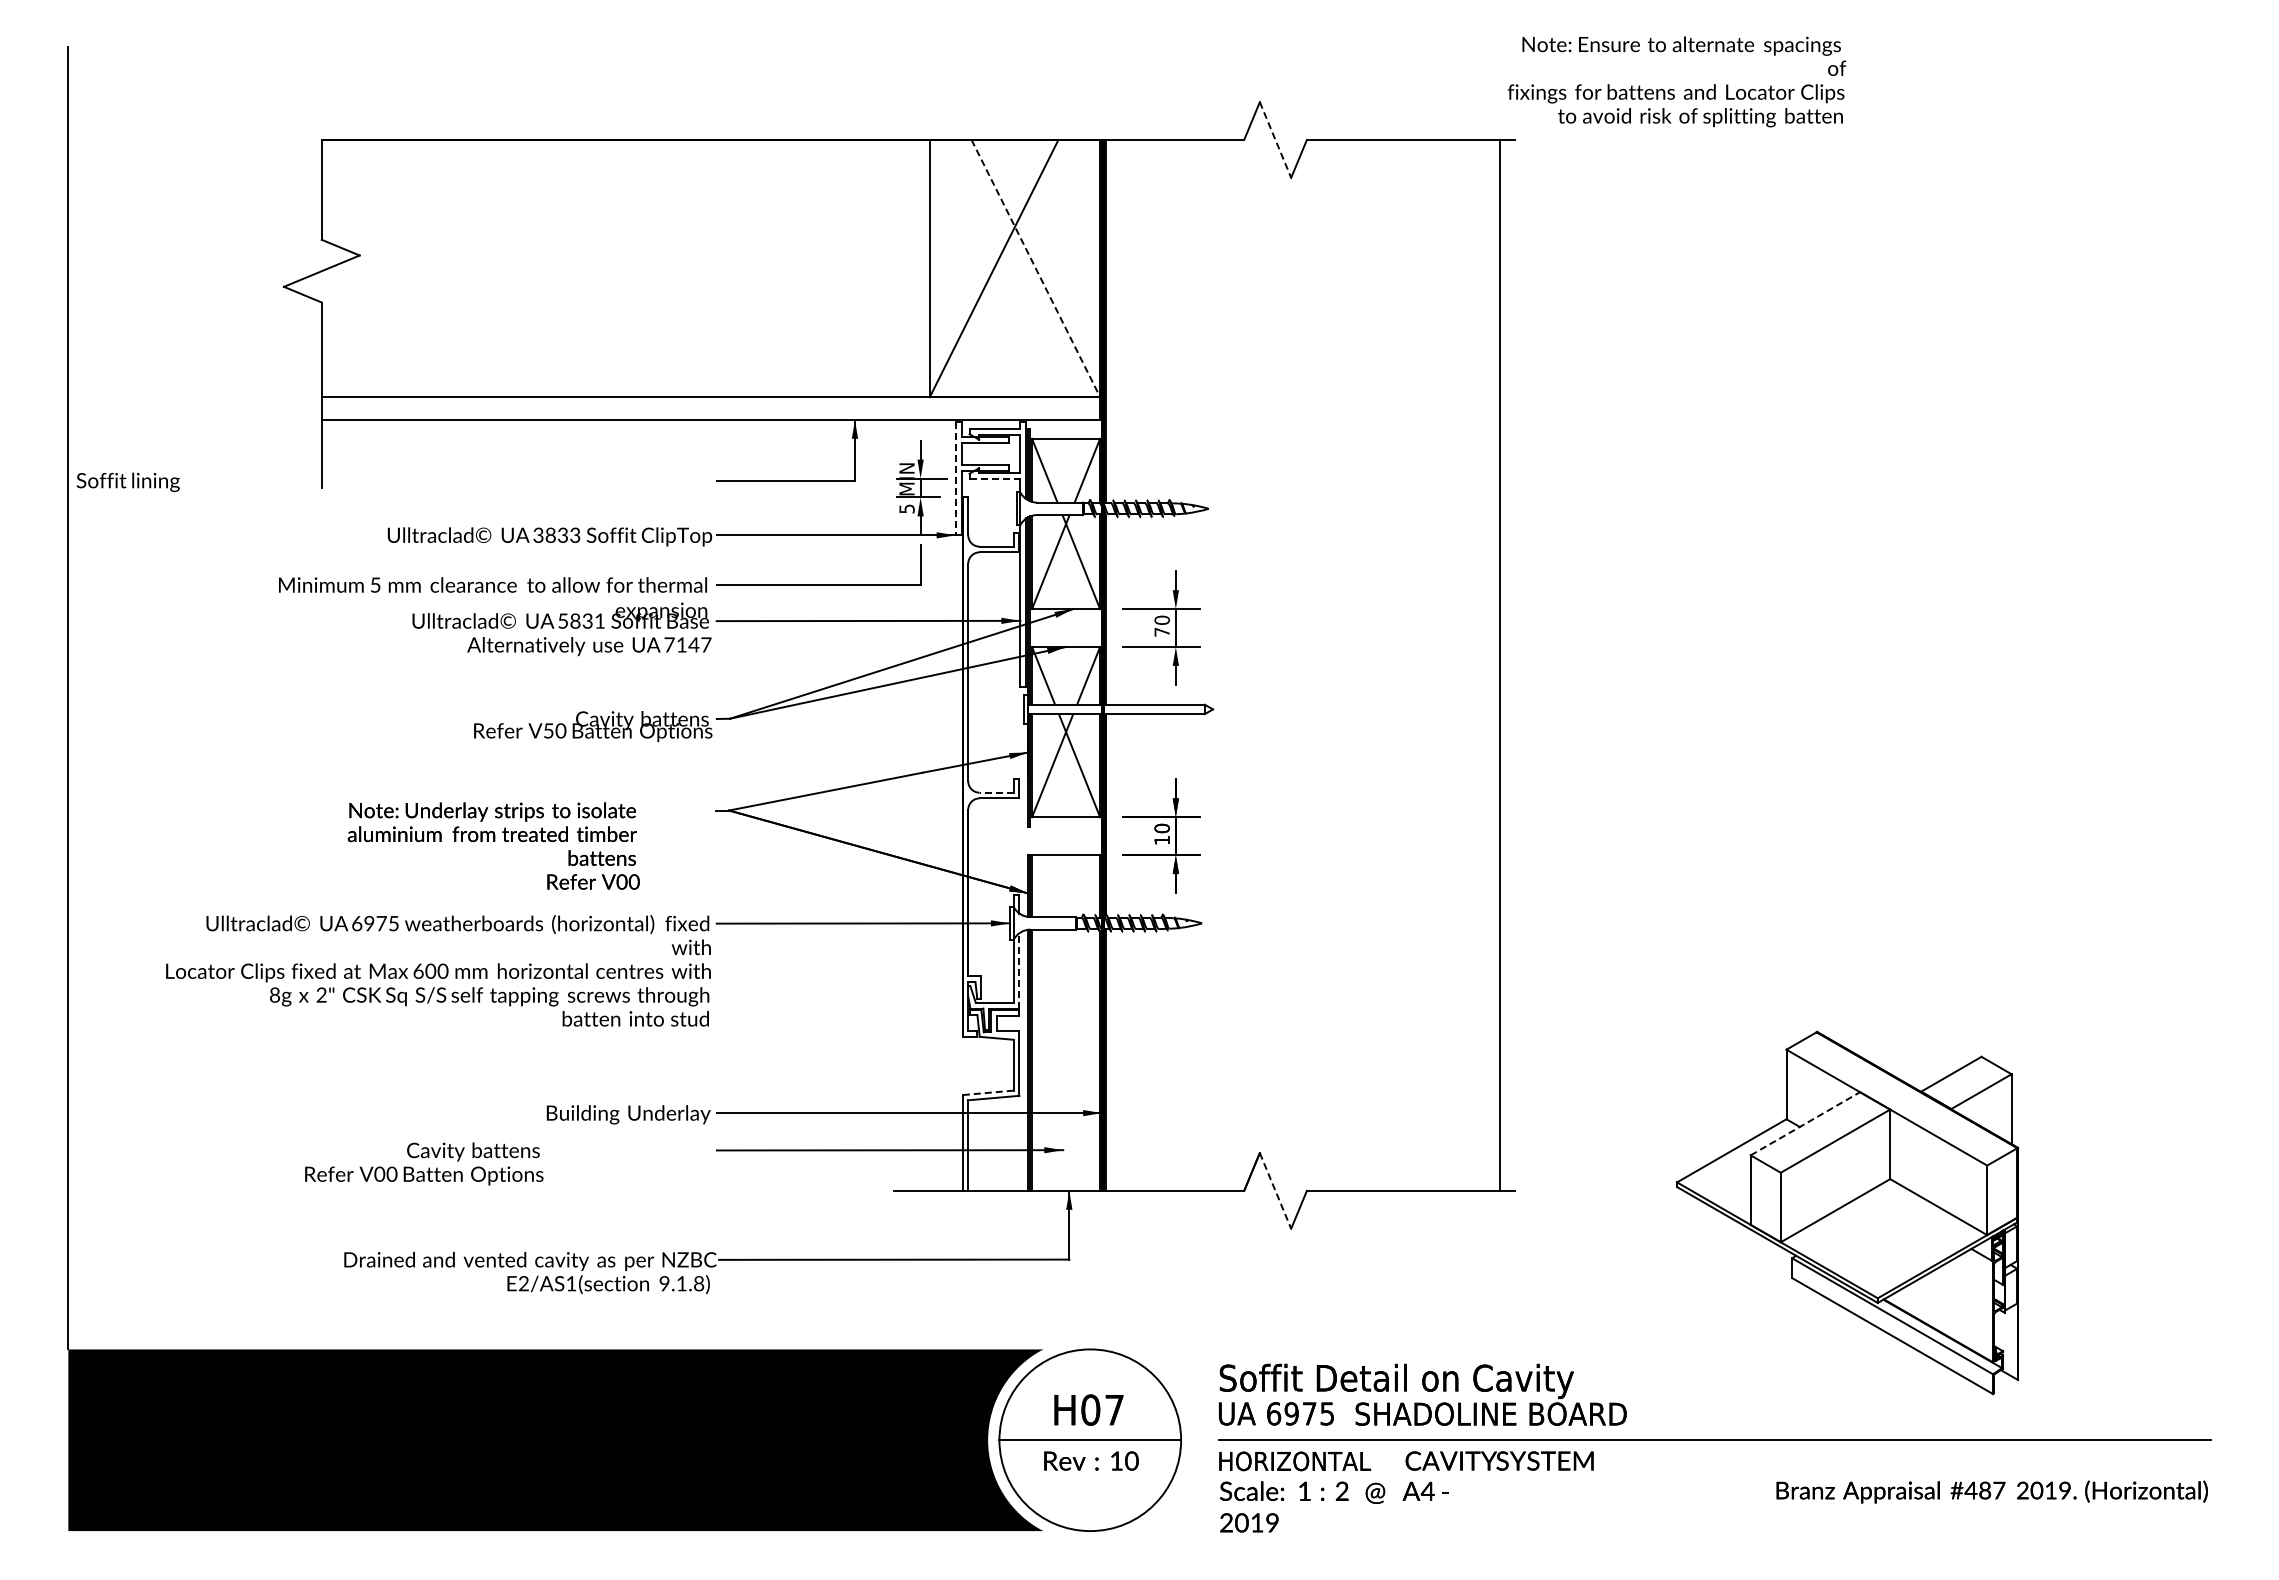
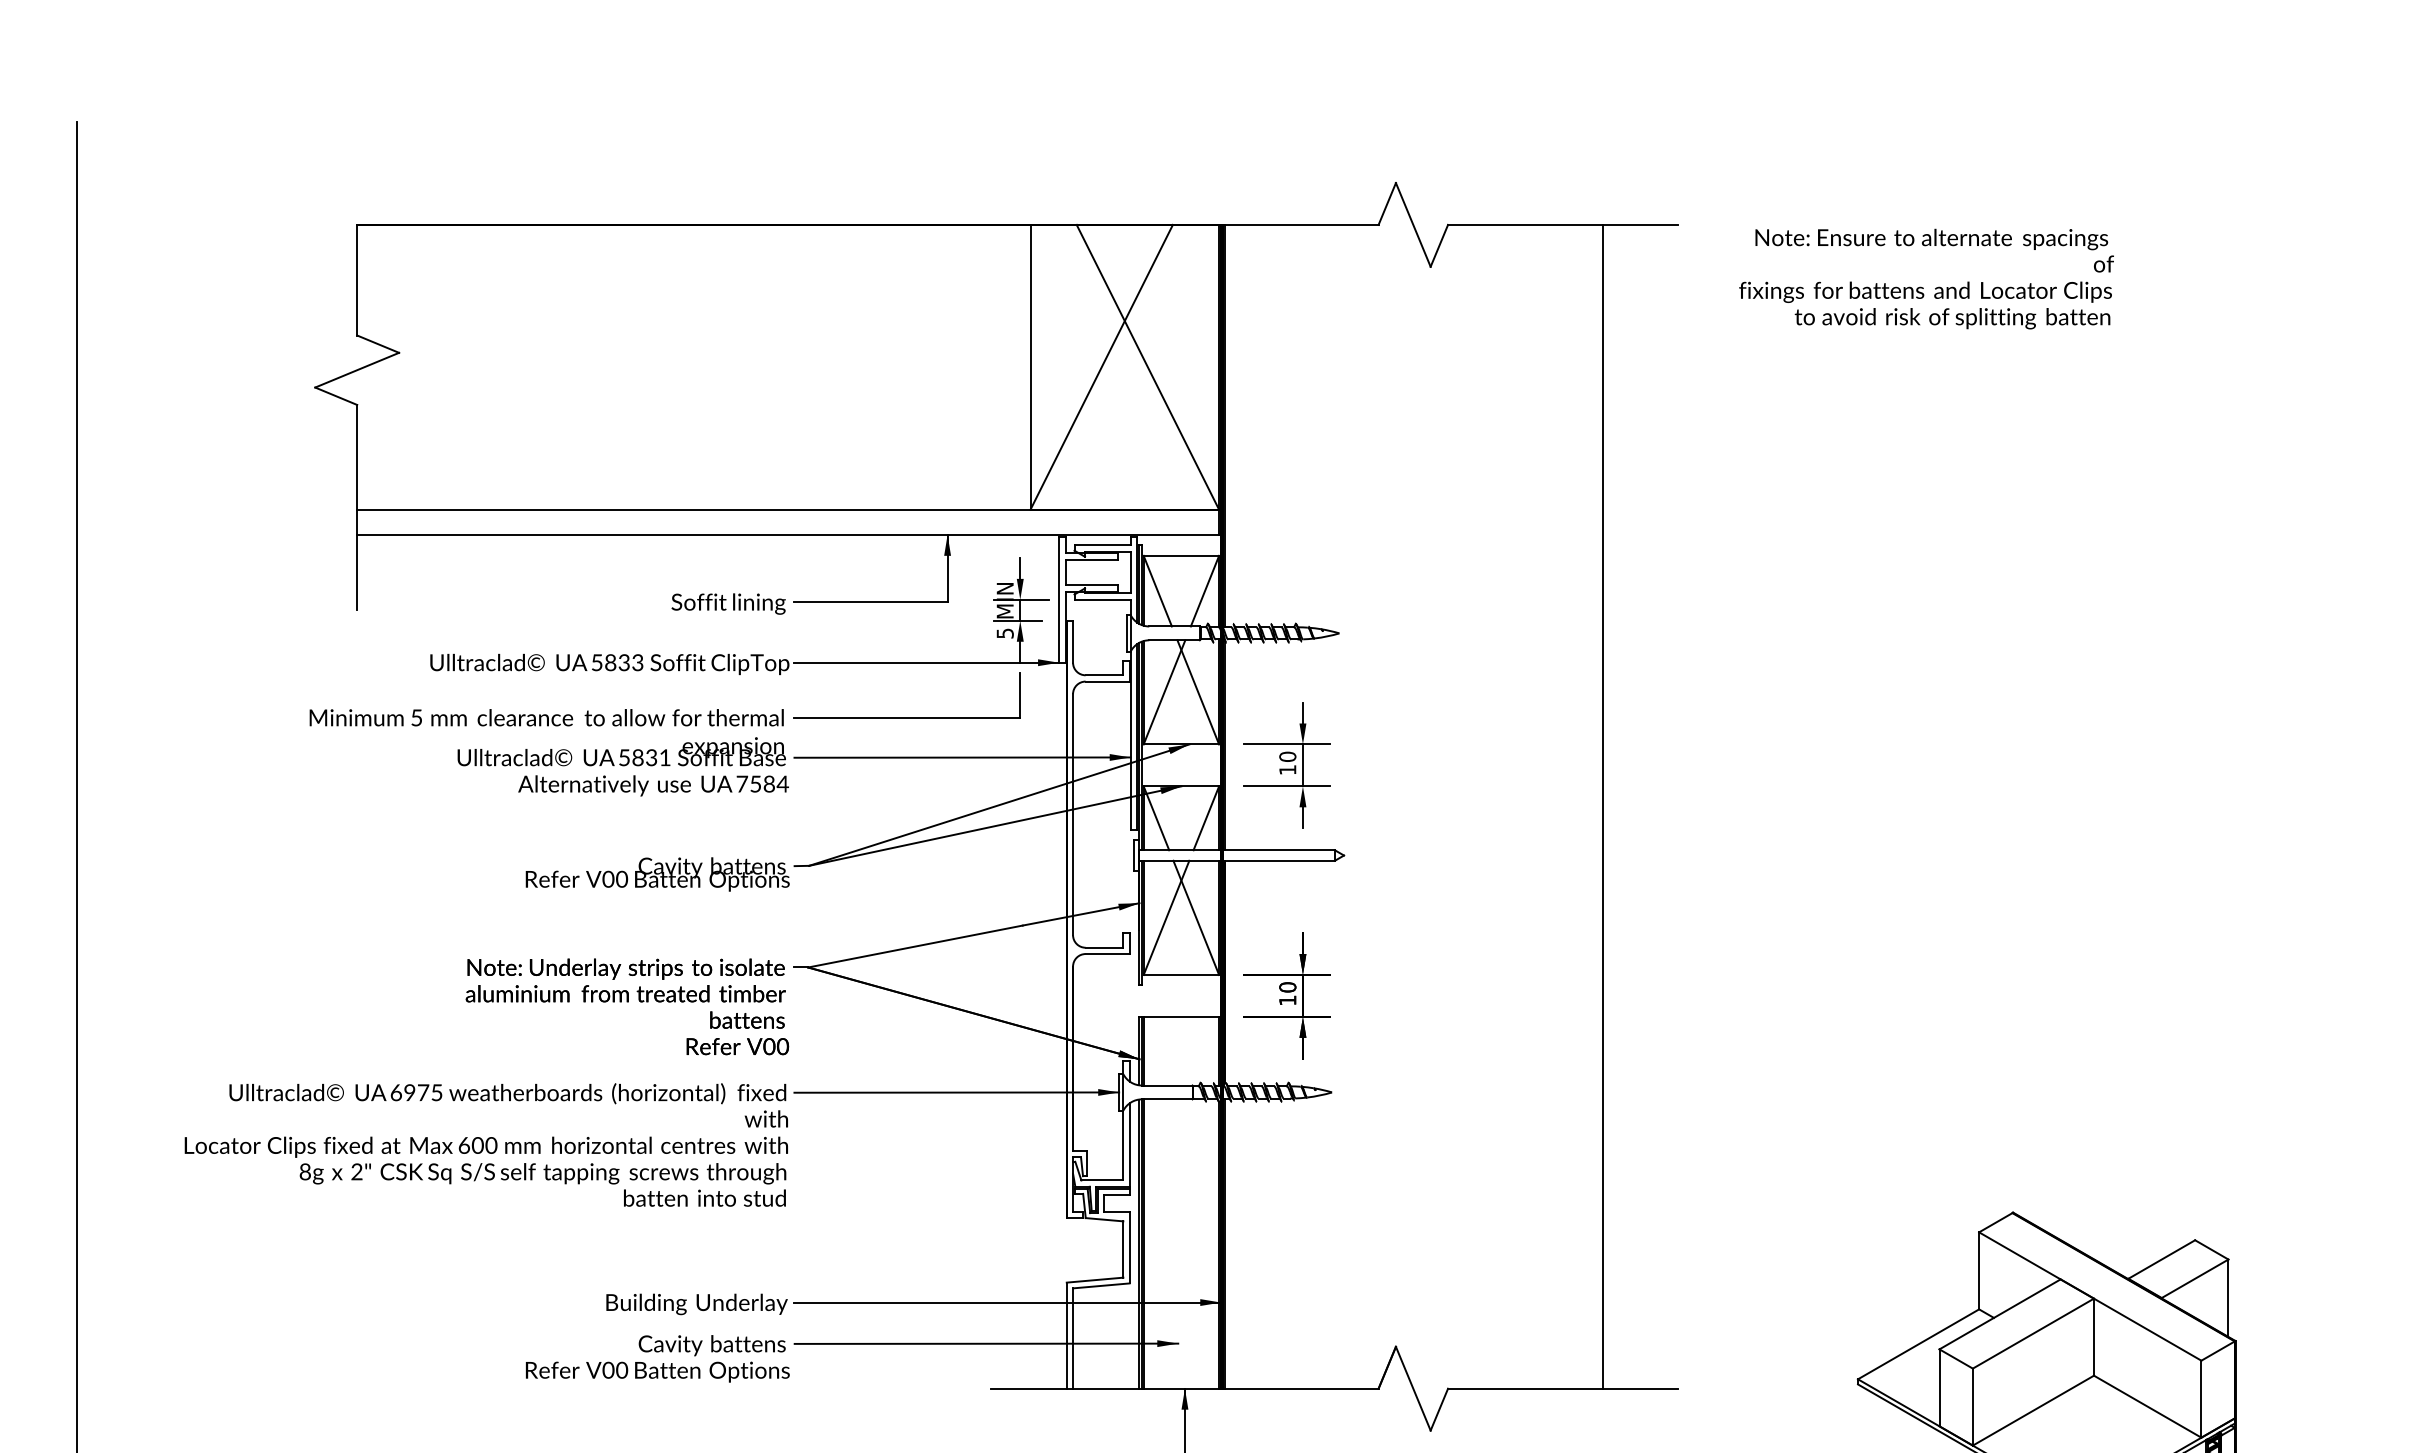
text: (1676, 81) -> (1926, 278), moved
line: (1275, 140) -> (1413, 225), dashed -> solid
line: (1035, 268) -> (1147, 367), dashed -> solid
line: (955, 478) -> (1058, 599), dashed -> solid
line: (995, 478) -> (1103, 599), dashed -> solid
text: (127, 481) -> (727, 603), moved
text: (538, 534) -> (597, 661), 3833 -> 5833
text: (1161, 632) -> (1287, 770), 70 -> 10
text: (694, 644) -> (769, 783), 7147 -> 7584
line: (1499, 665) -> (1602, 806), moved
text: (548, 730) -> (608, 878), V50 -> V00
line: (996, 792) -> (1104, 947), dashed -> solid
text: (493, 845) -> (627, 1006), moved
line: (1019, 970) -> (1129, 1144), dashed -> solid
line: (988, 1092) -> (1095, 1279), dashed -> solid
line: (1805, 1123) -> (2000, 1314), dashed -> solid
text: (424, 1163) -> (658, 1358), moved
line: (1275, 1190) -> (1413, 1388), dashed -> solid

